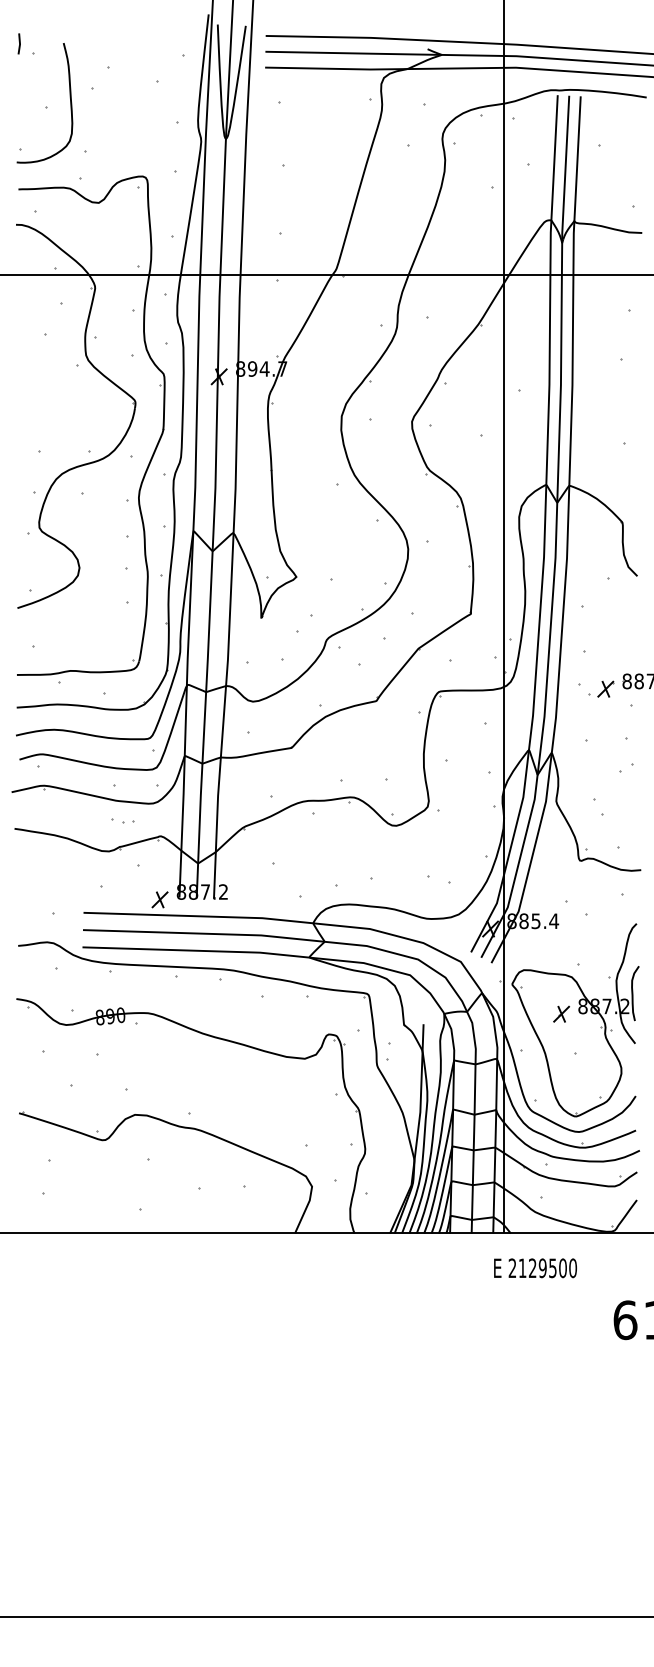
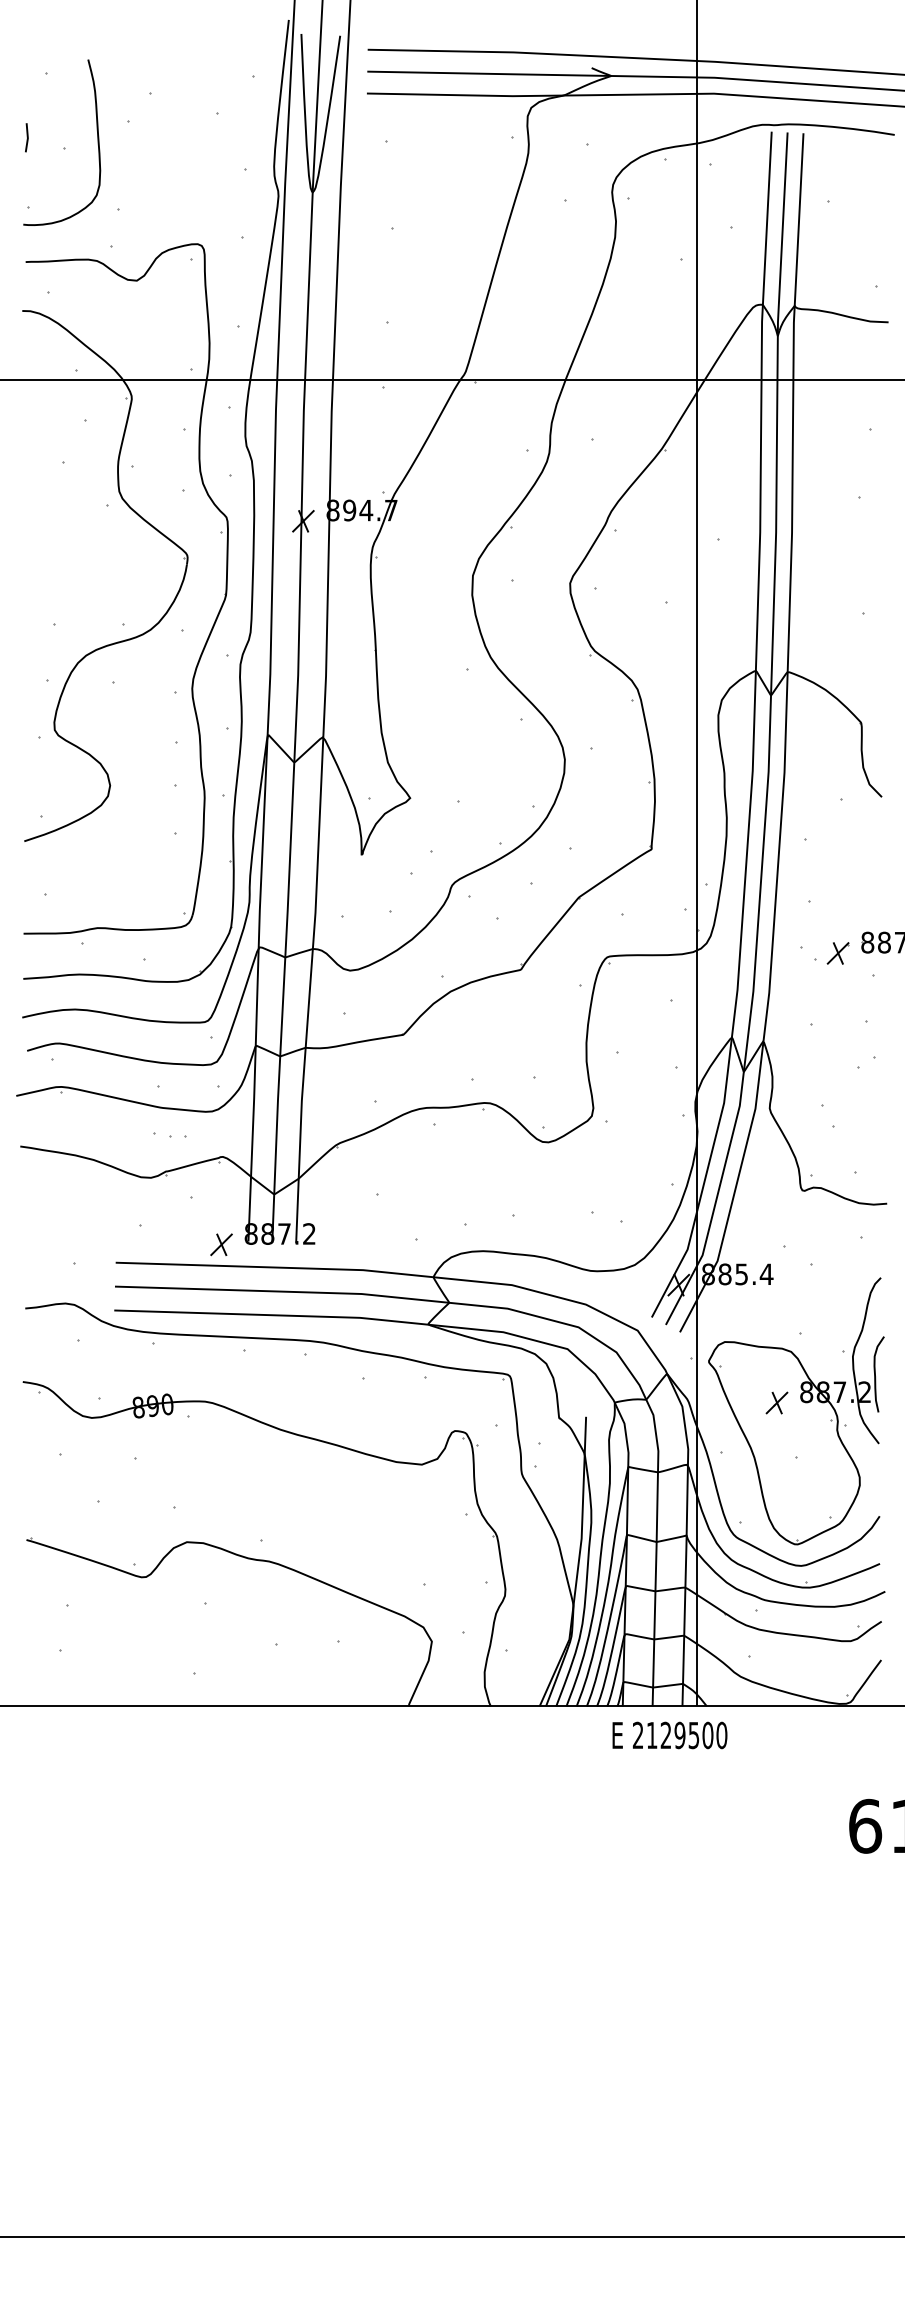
line: (19, 43) -> (26, 137), moved
text: (535, 1268) -> (669, 1735), moved

